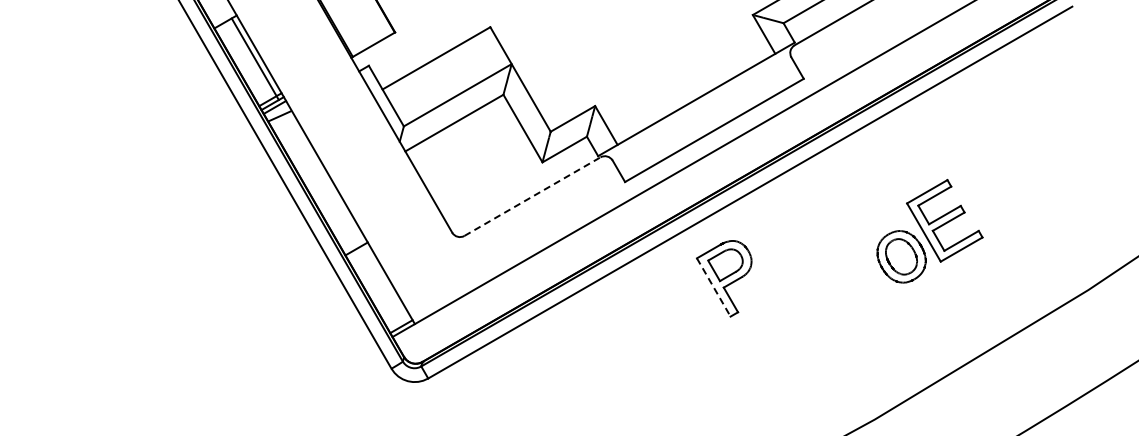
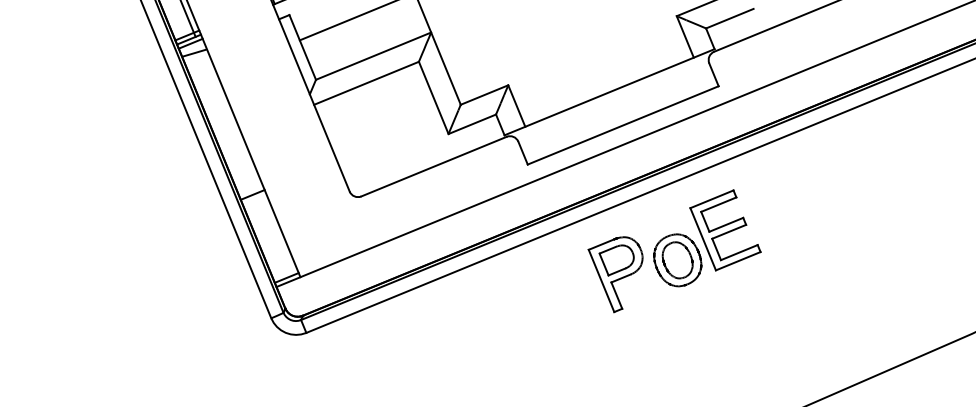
line: (532, 196) -> (434, 166), dashed -> solid
part: (929, 231) -> (708, 238), moved
line: (713, 287) -> (601, 280), dashed -> solid

